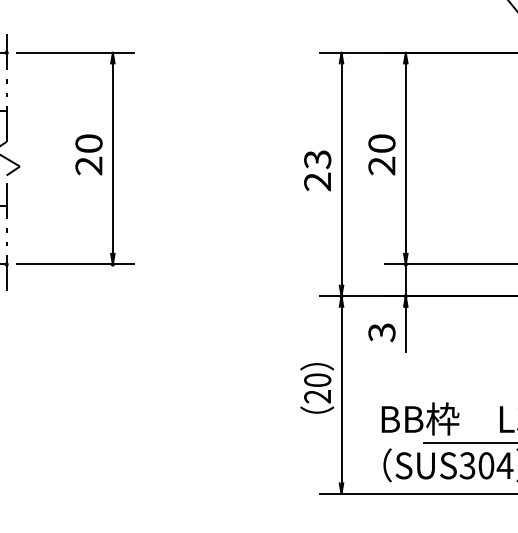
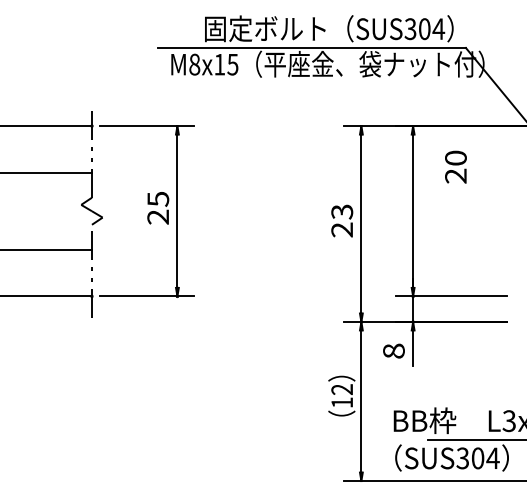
text: (89, 142) -> (158, 198), 20 -> 25
text: (381, 153) -> (455, 166), moved
text: (381, 331) -> (393, 350), 3 -> 8
text: (318, 388) -> (342, 396), 20 -> 12

